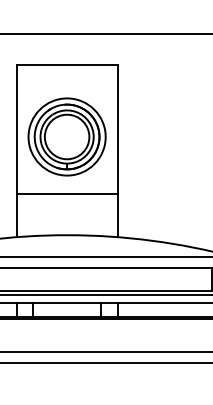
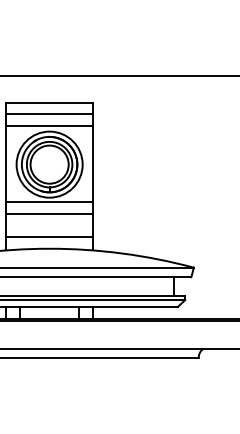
line: (66, 78) -> (49, 114), added
line: (66, 92) -> (49, 126), added
line: (66, 180) -> (49, 201), added
line: (66, 220) -> (49, 236), added

